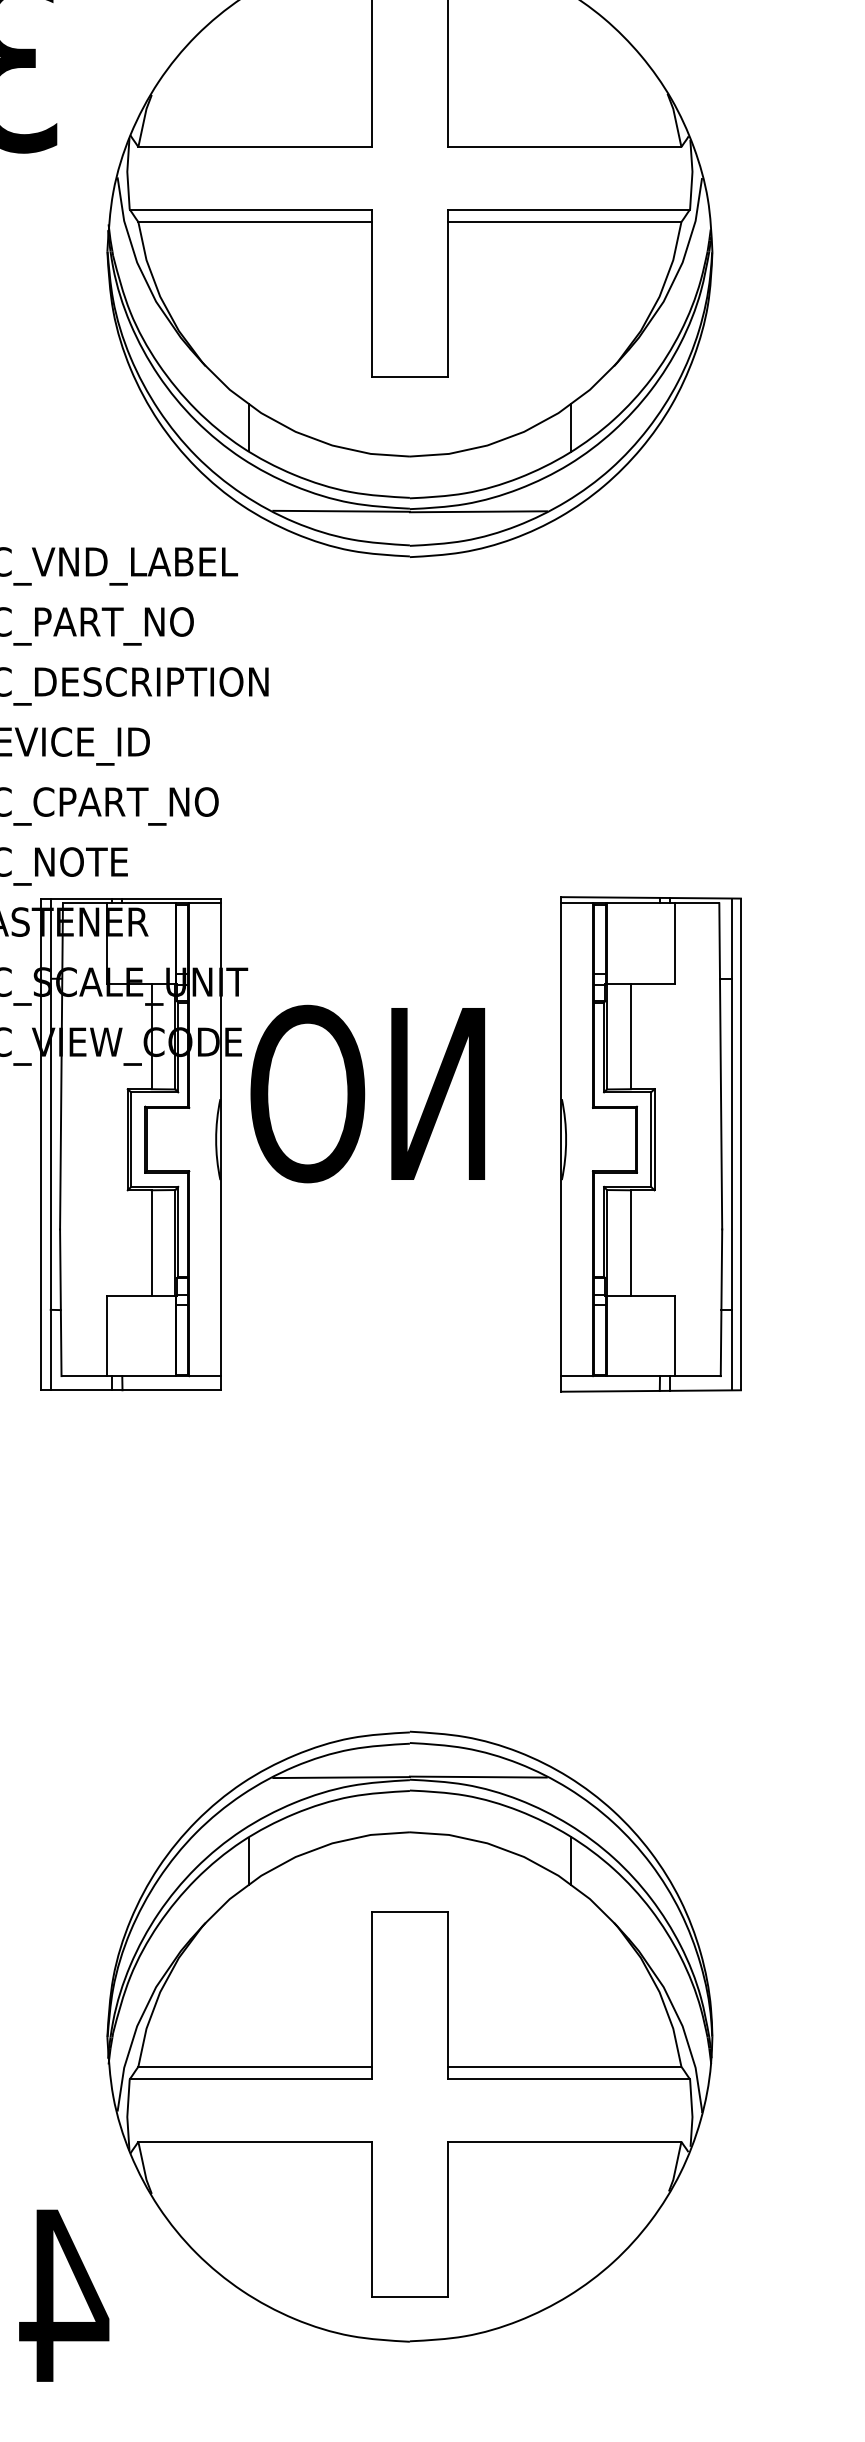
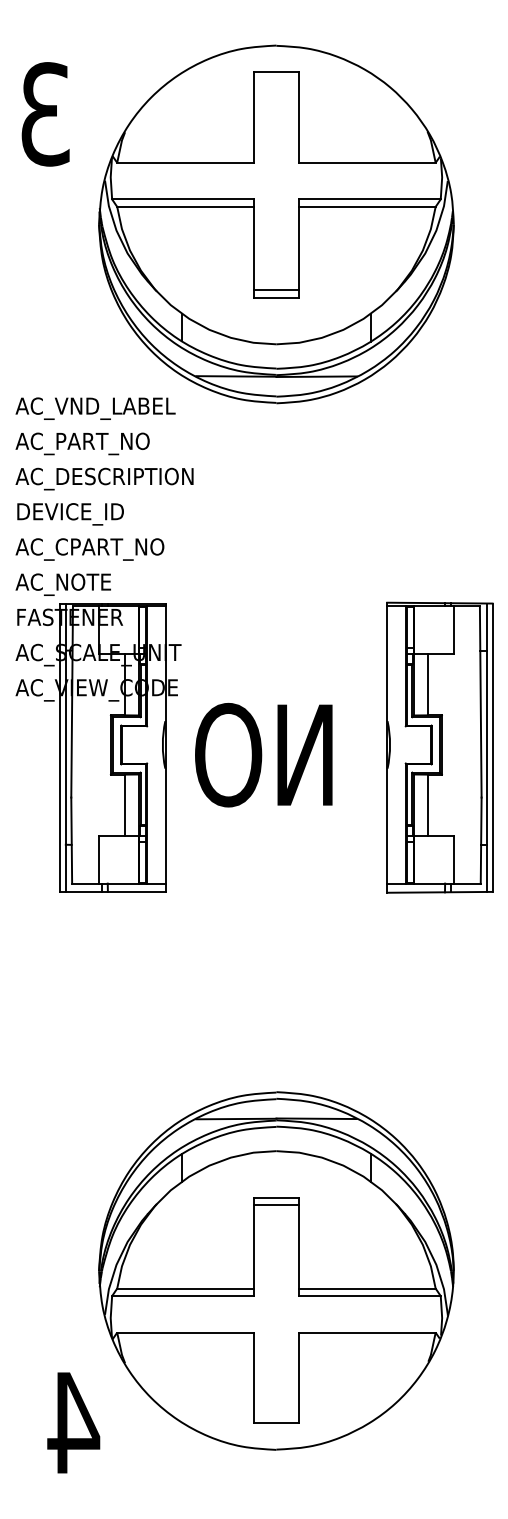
line: (409, 364) -> (276, 290), added
text: (367, 1094) -> (263, 755), moved
part: (650, 1144) -> (439, 747), moved
line: (409, 1925) -> (276, 1205), added

